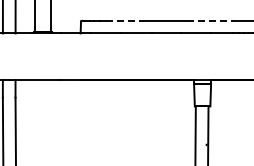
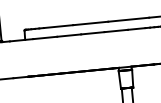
line: (124, 20) -> (58, 26), dashed -> solid
line: (212, 20) -> (128, 19), dashed -> solid

